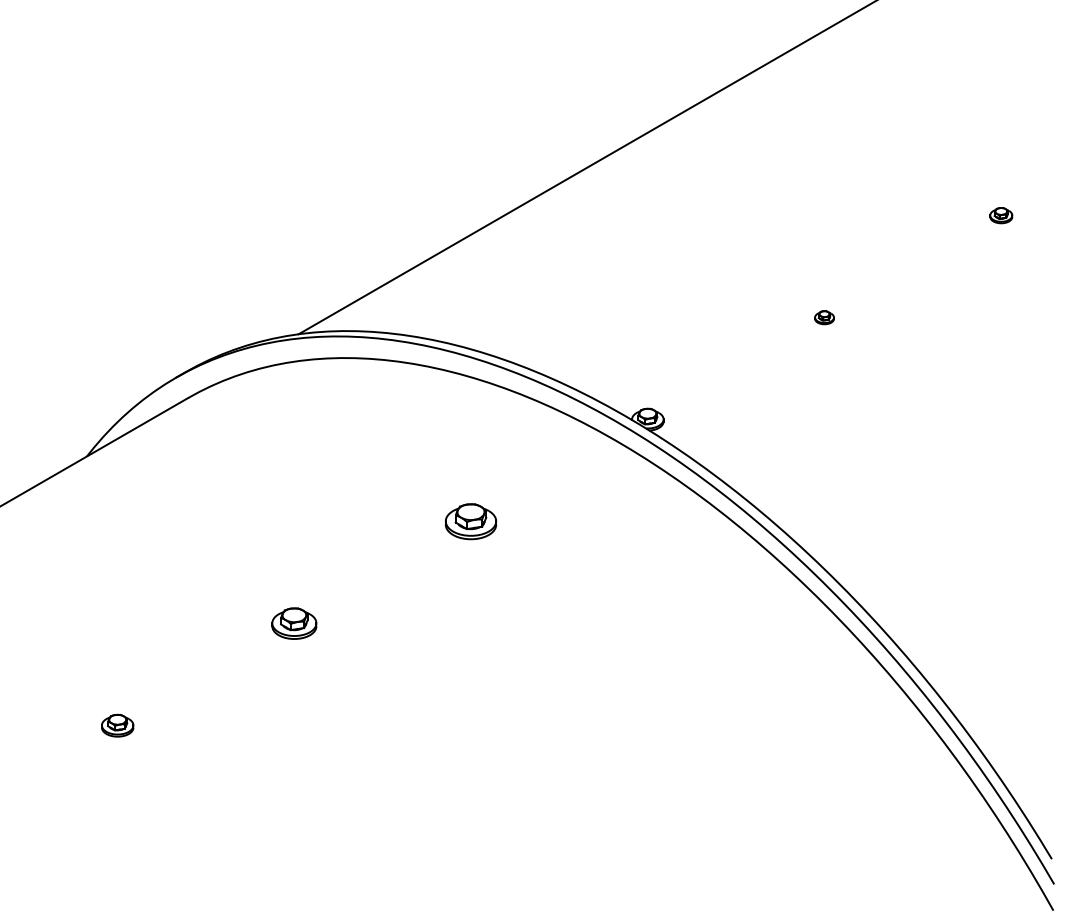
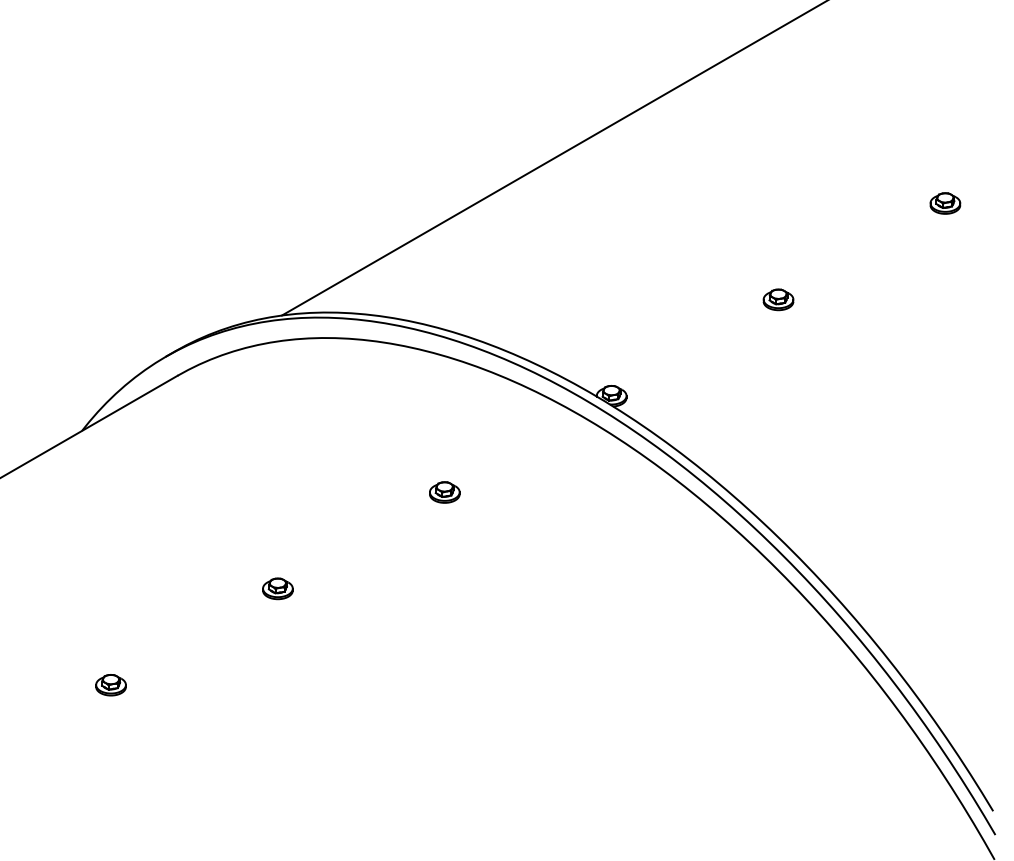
part: (1001, 215) -> (945, 203), size x1.43
part: (824, 317) -> (778, 299), size x1.67
part: (470, 521) -> (444, 492), size x0.62
part: (293, 623) -> (277, 588), size x0.71

